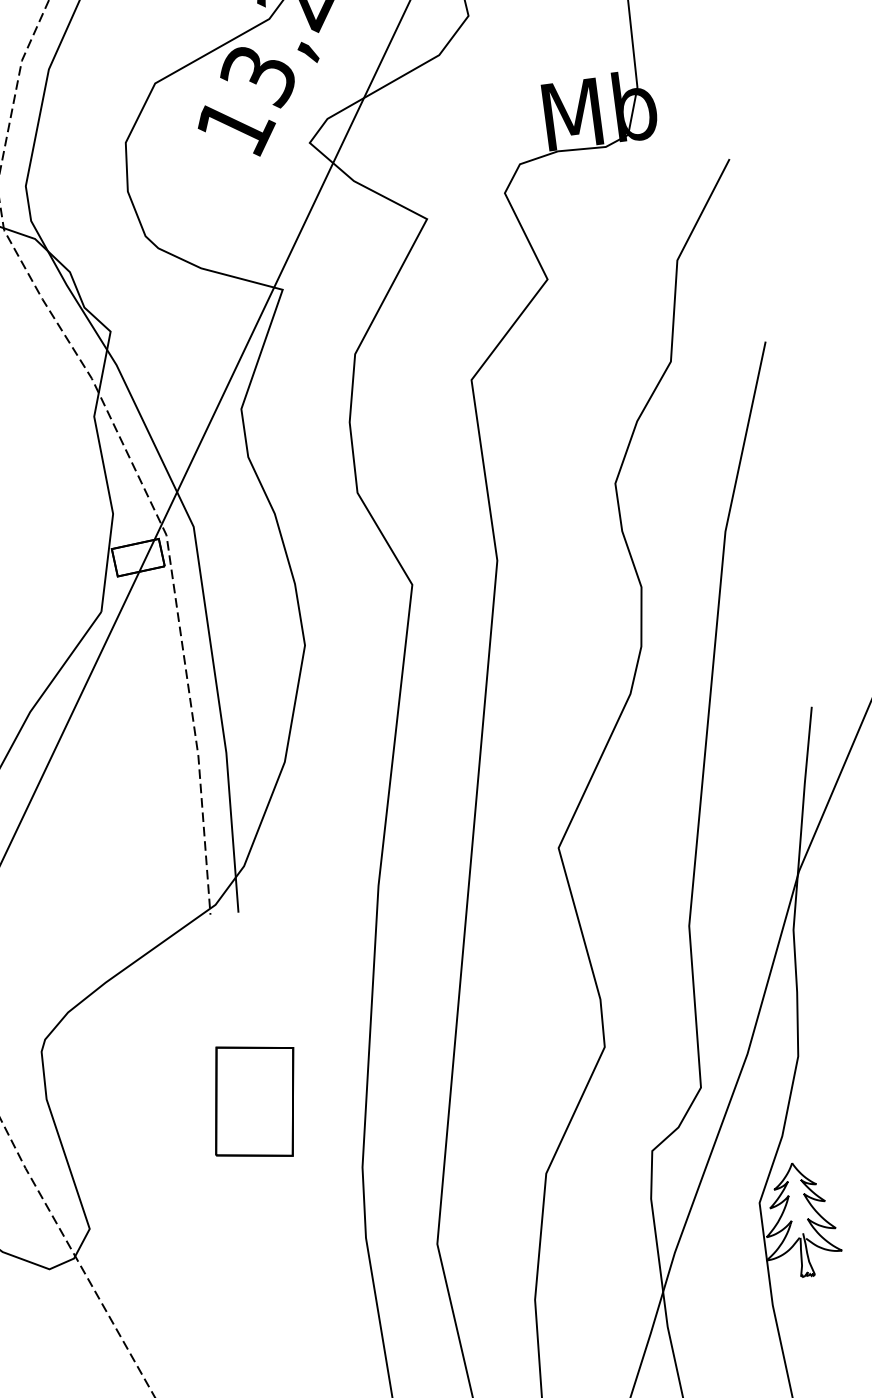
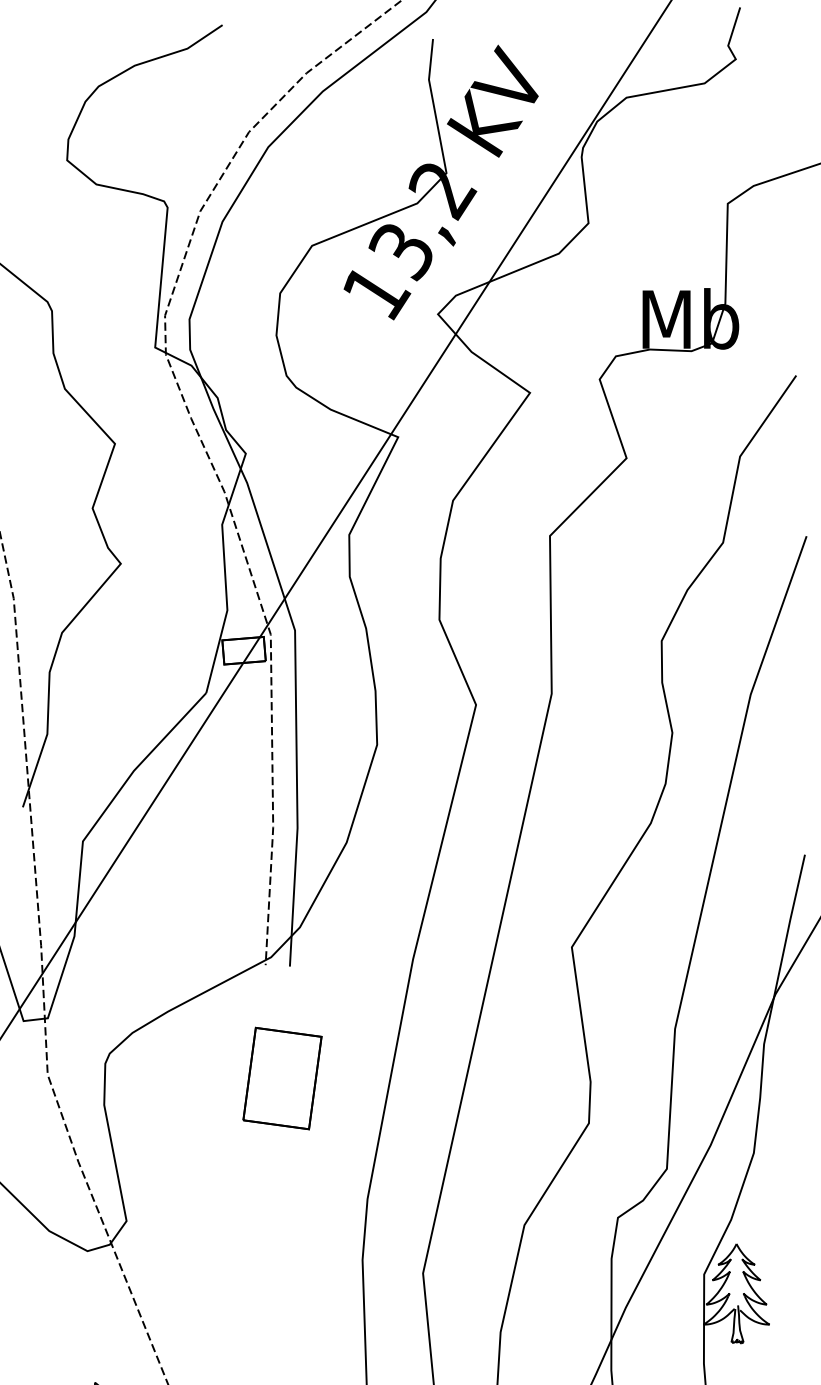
part: (254, 1101) -> (282, 1078), moved

